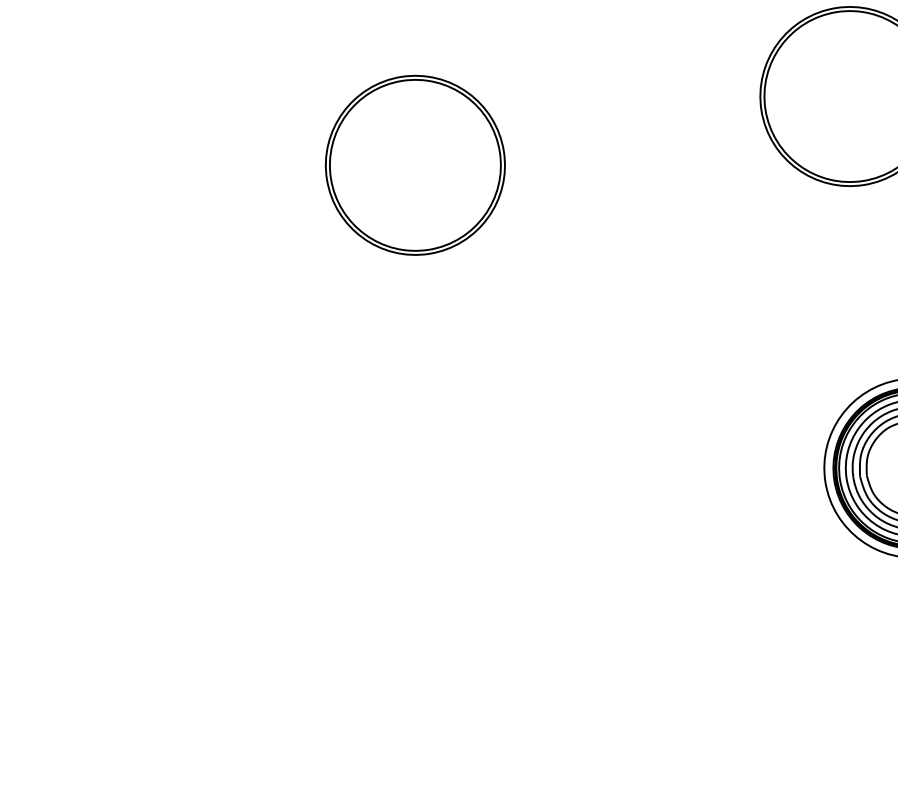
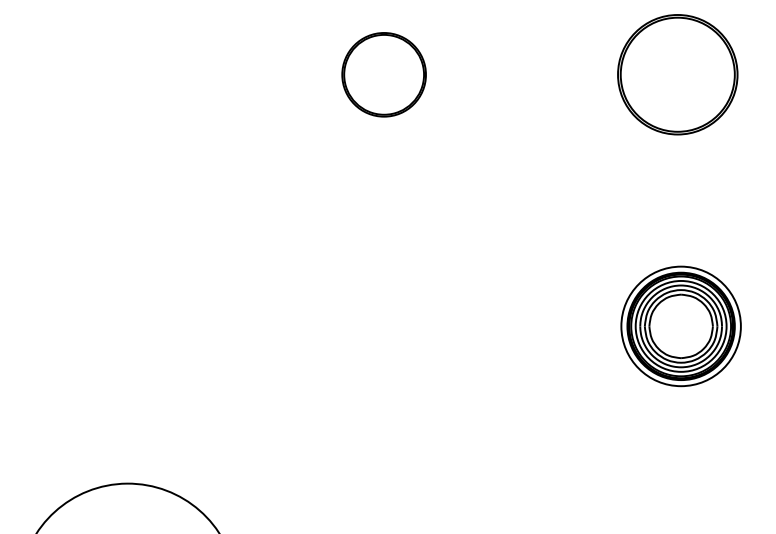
part: (414, 165) -> (383, 74), size x0.7

